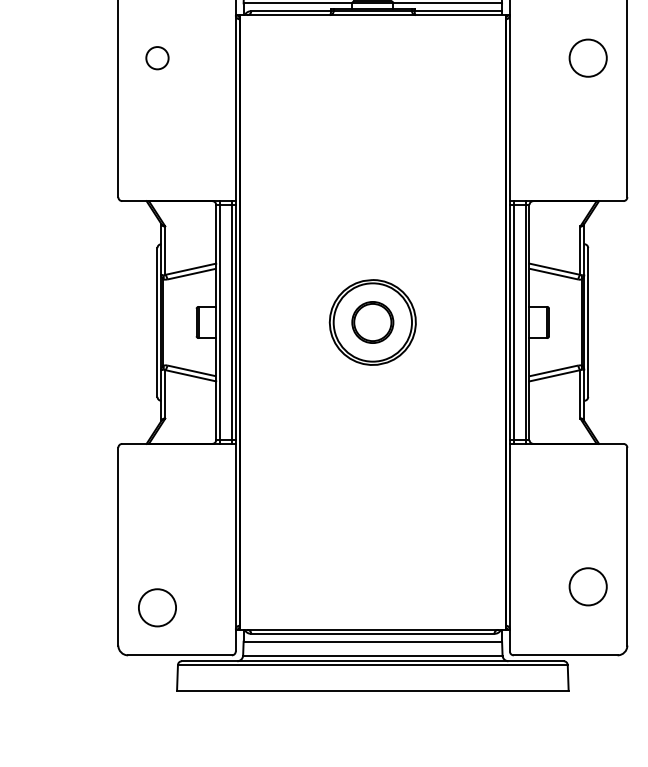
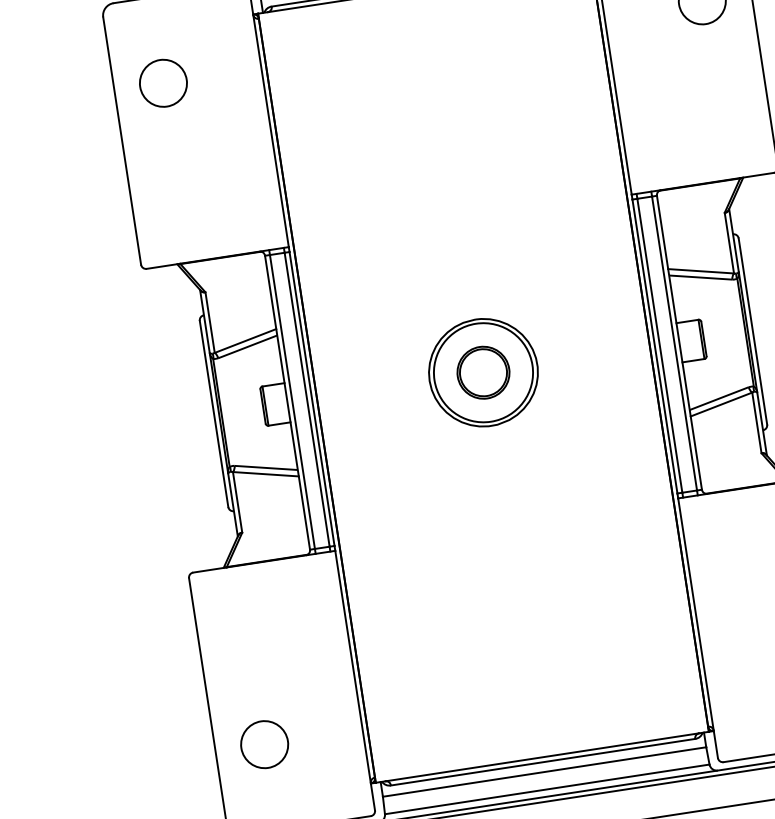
circle: (157, 57) -> (163, 82), size x1.67
circle: (157, 607) -> (264, 744), moved

